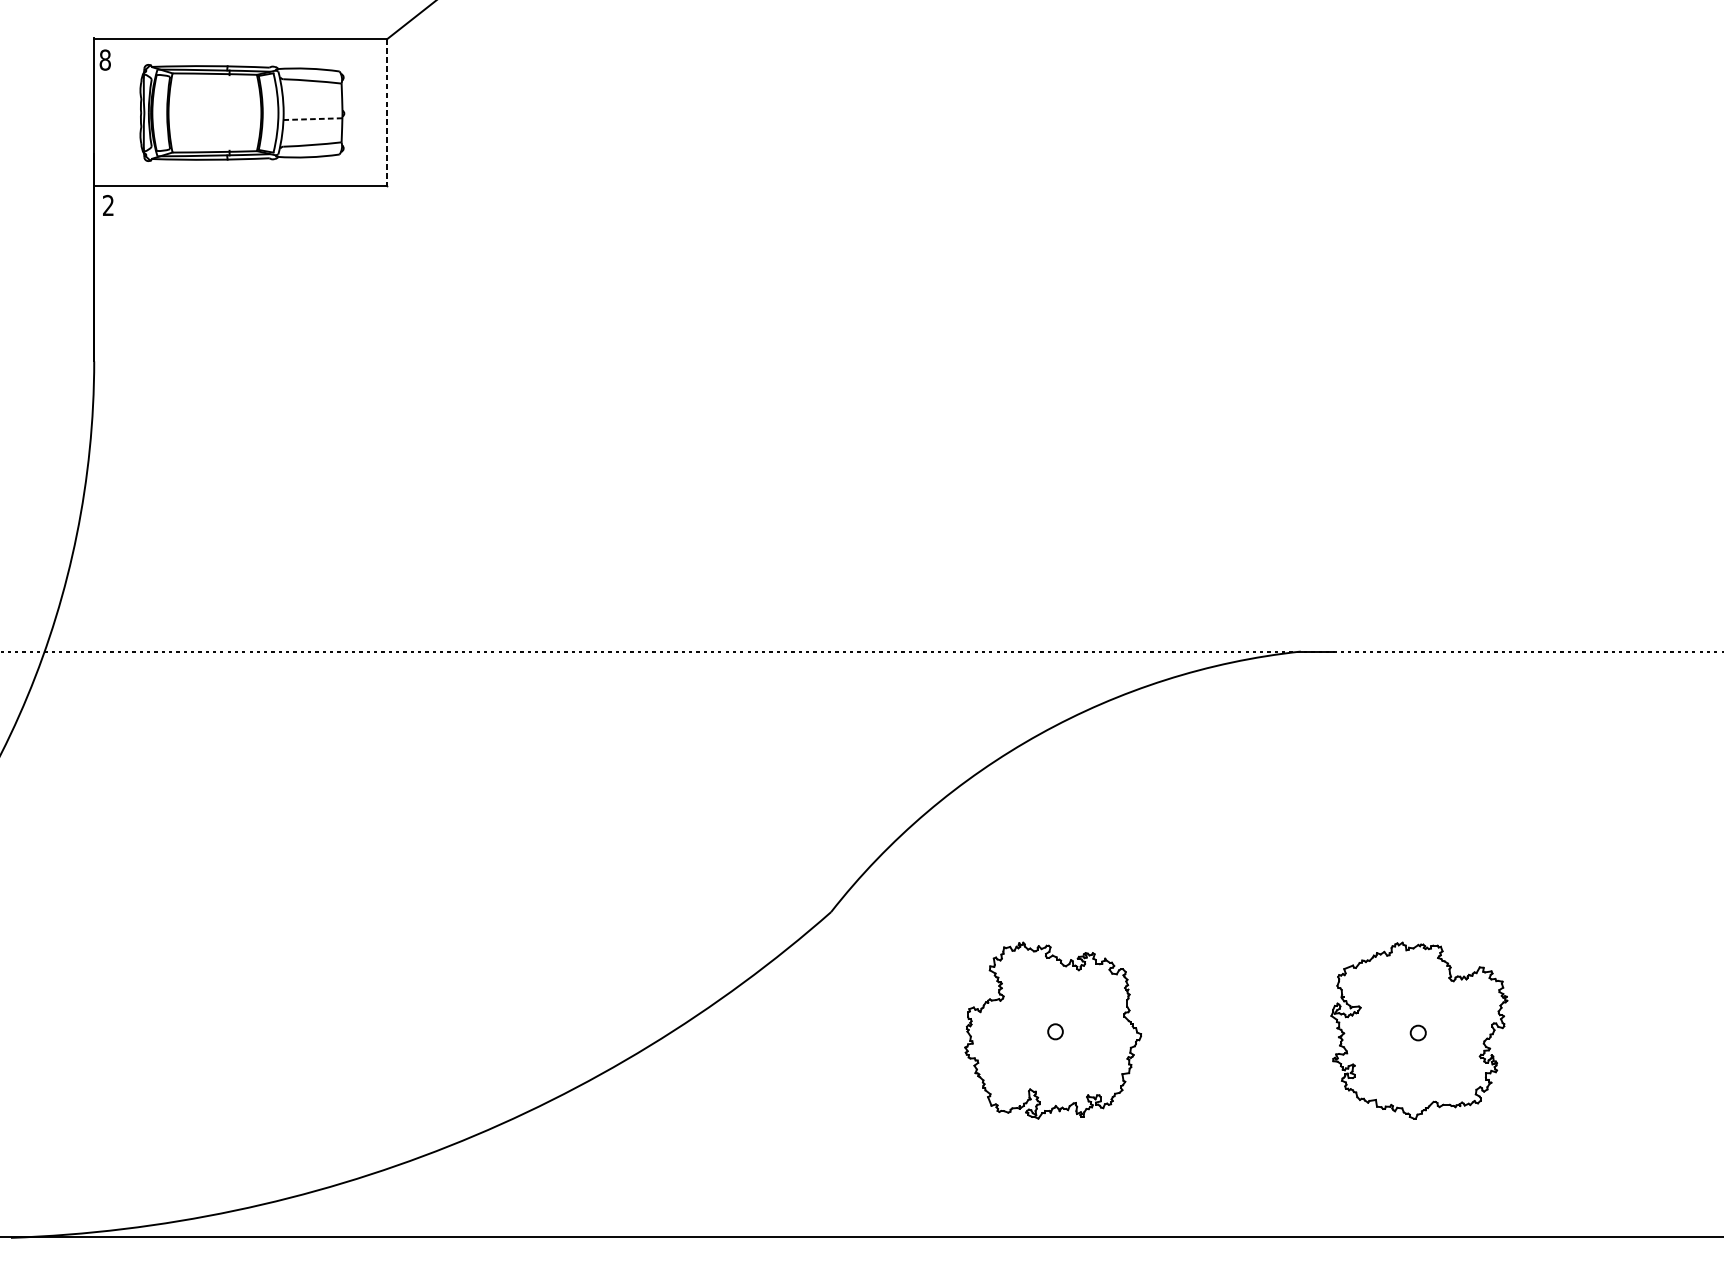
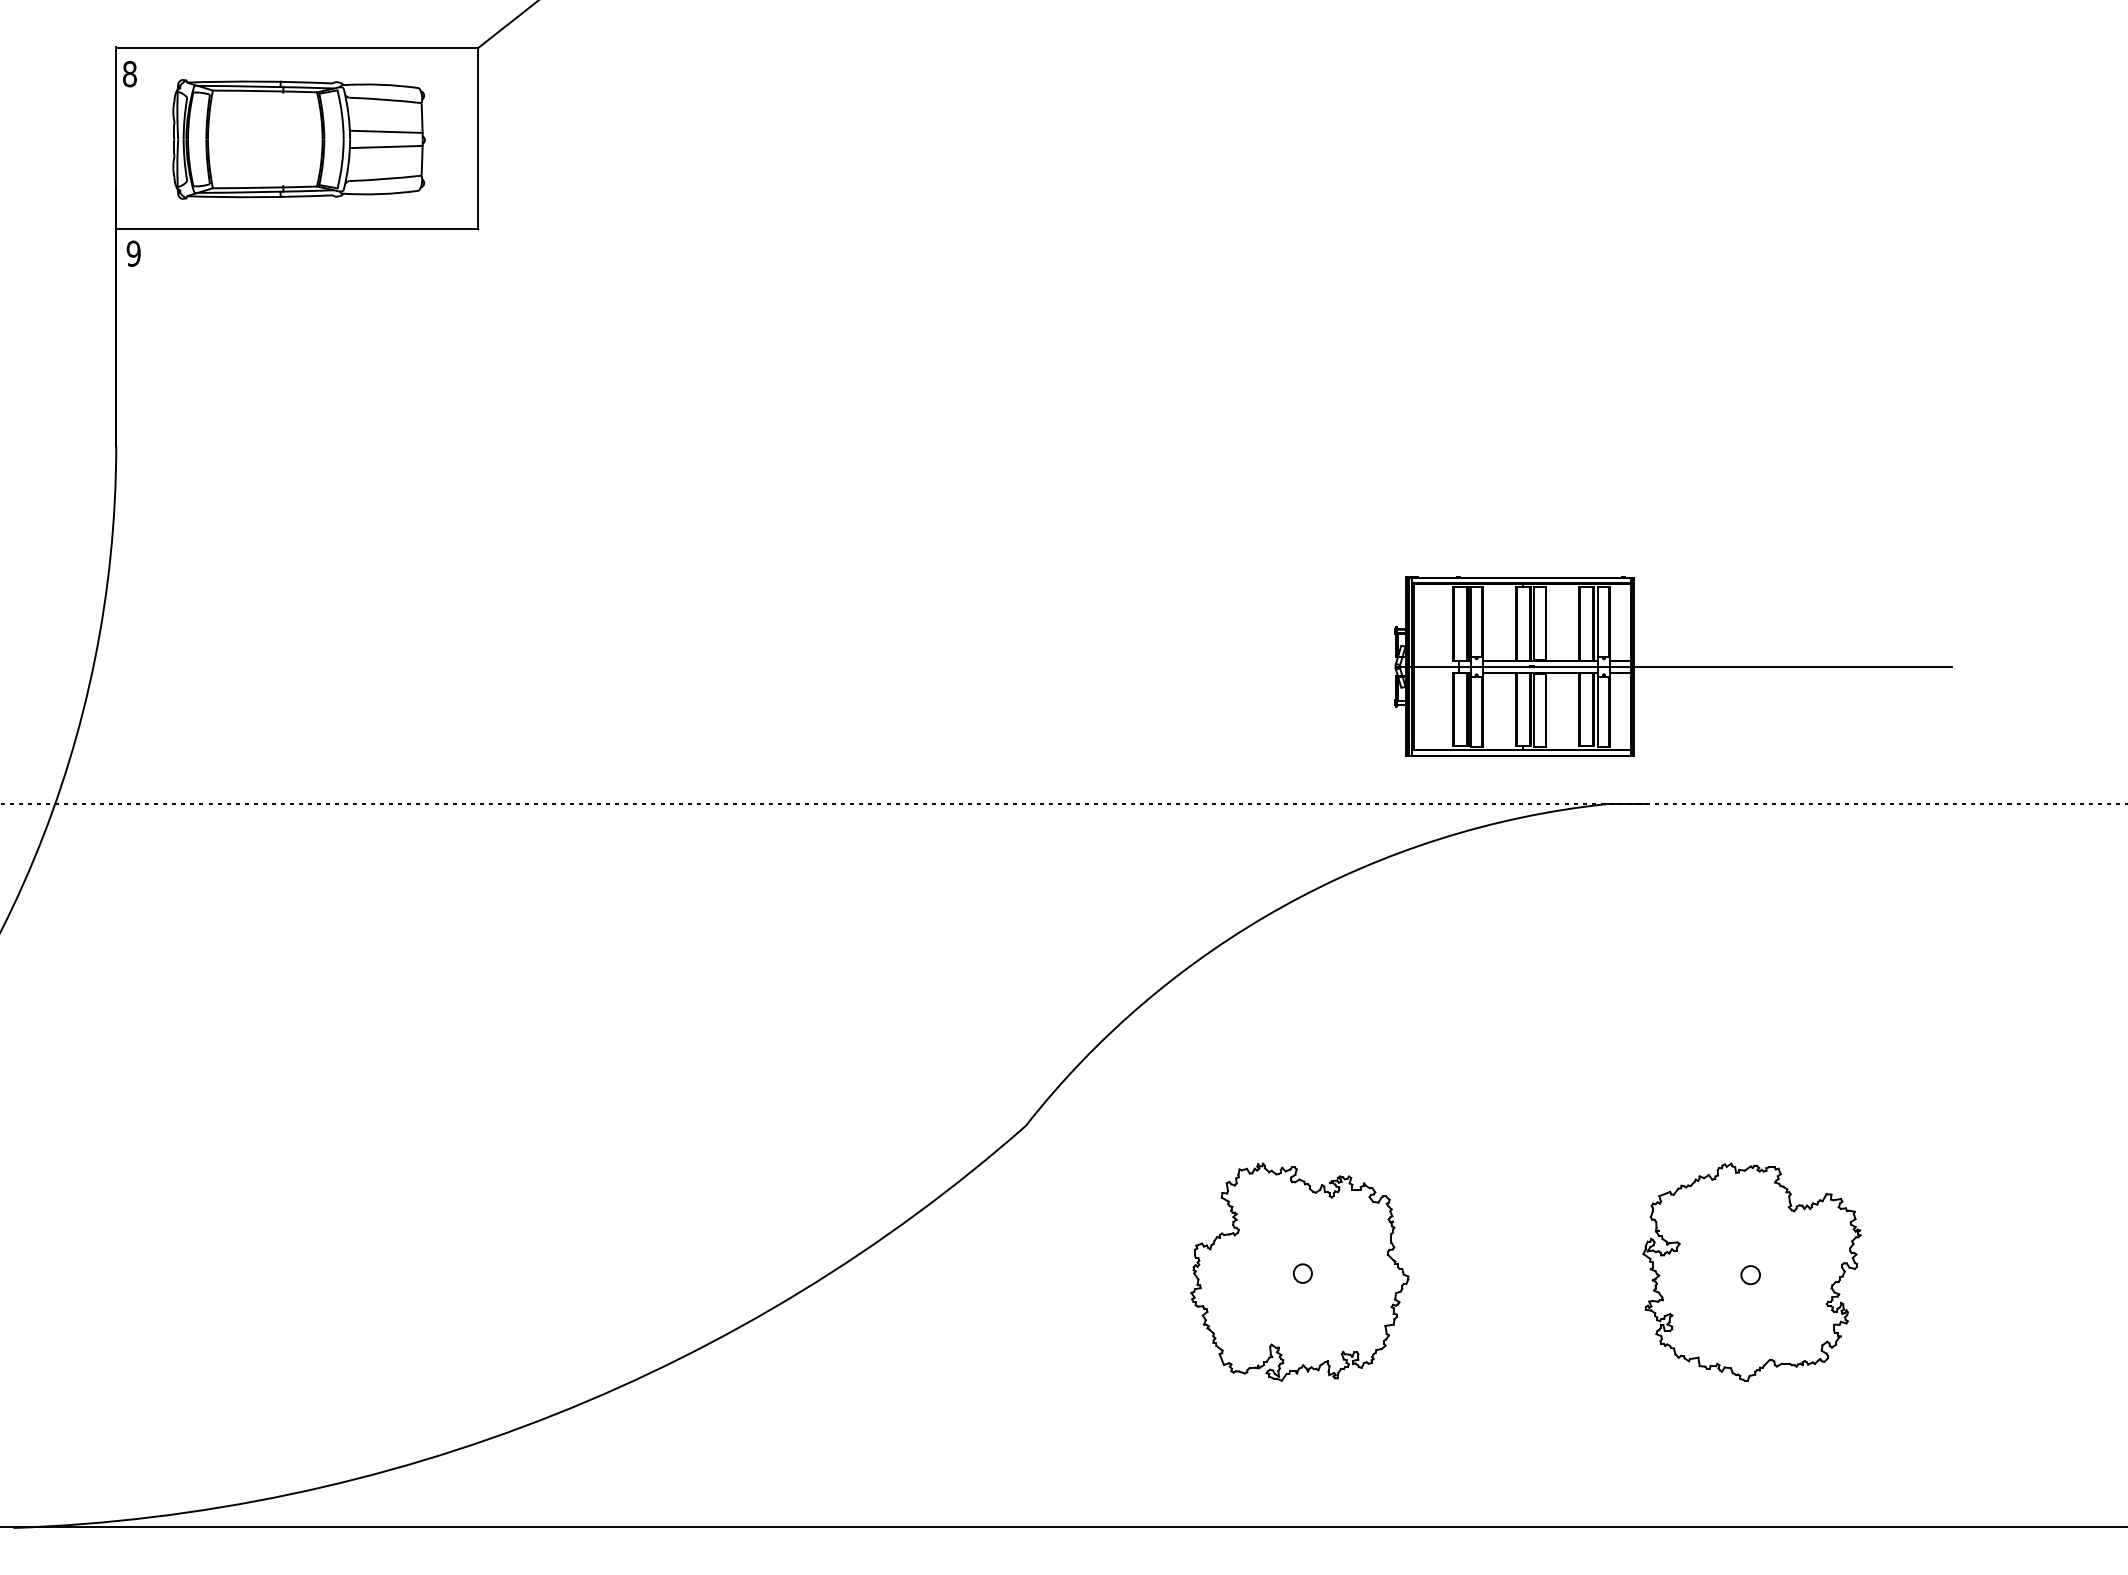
line: (312, 106) -> (385, 131), added
line: (386, 113) -> (477, 139), dashed -> solid
line: (312, 119) -> (385, 147), dashed -> solid
text: (108, 205) -> (133, 253), 2 -> 9
part: (1355, 539) -> (1673, 666), added

